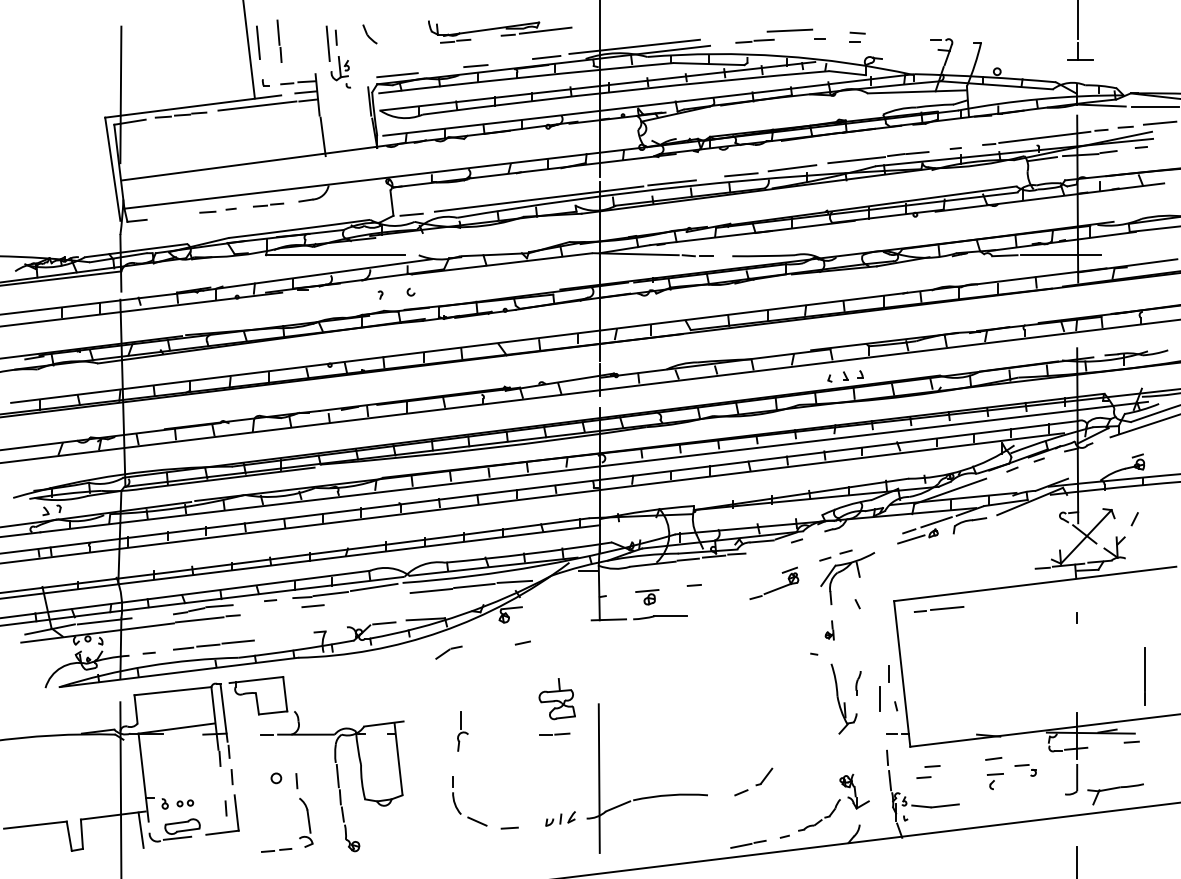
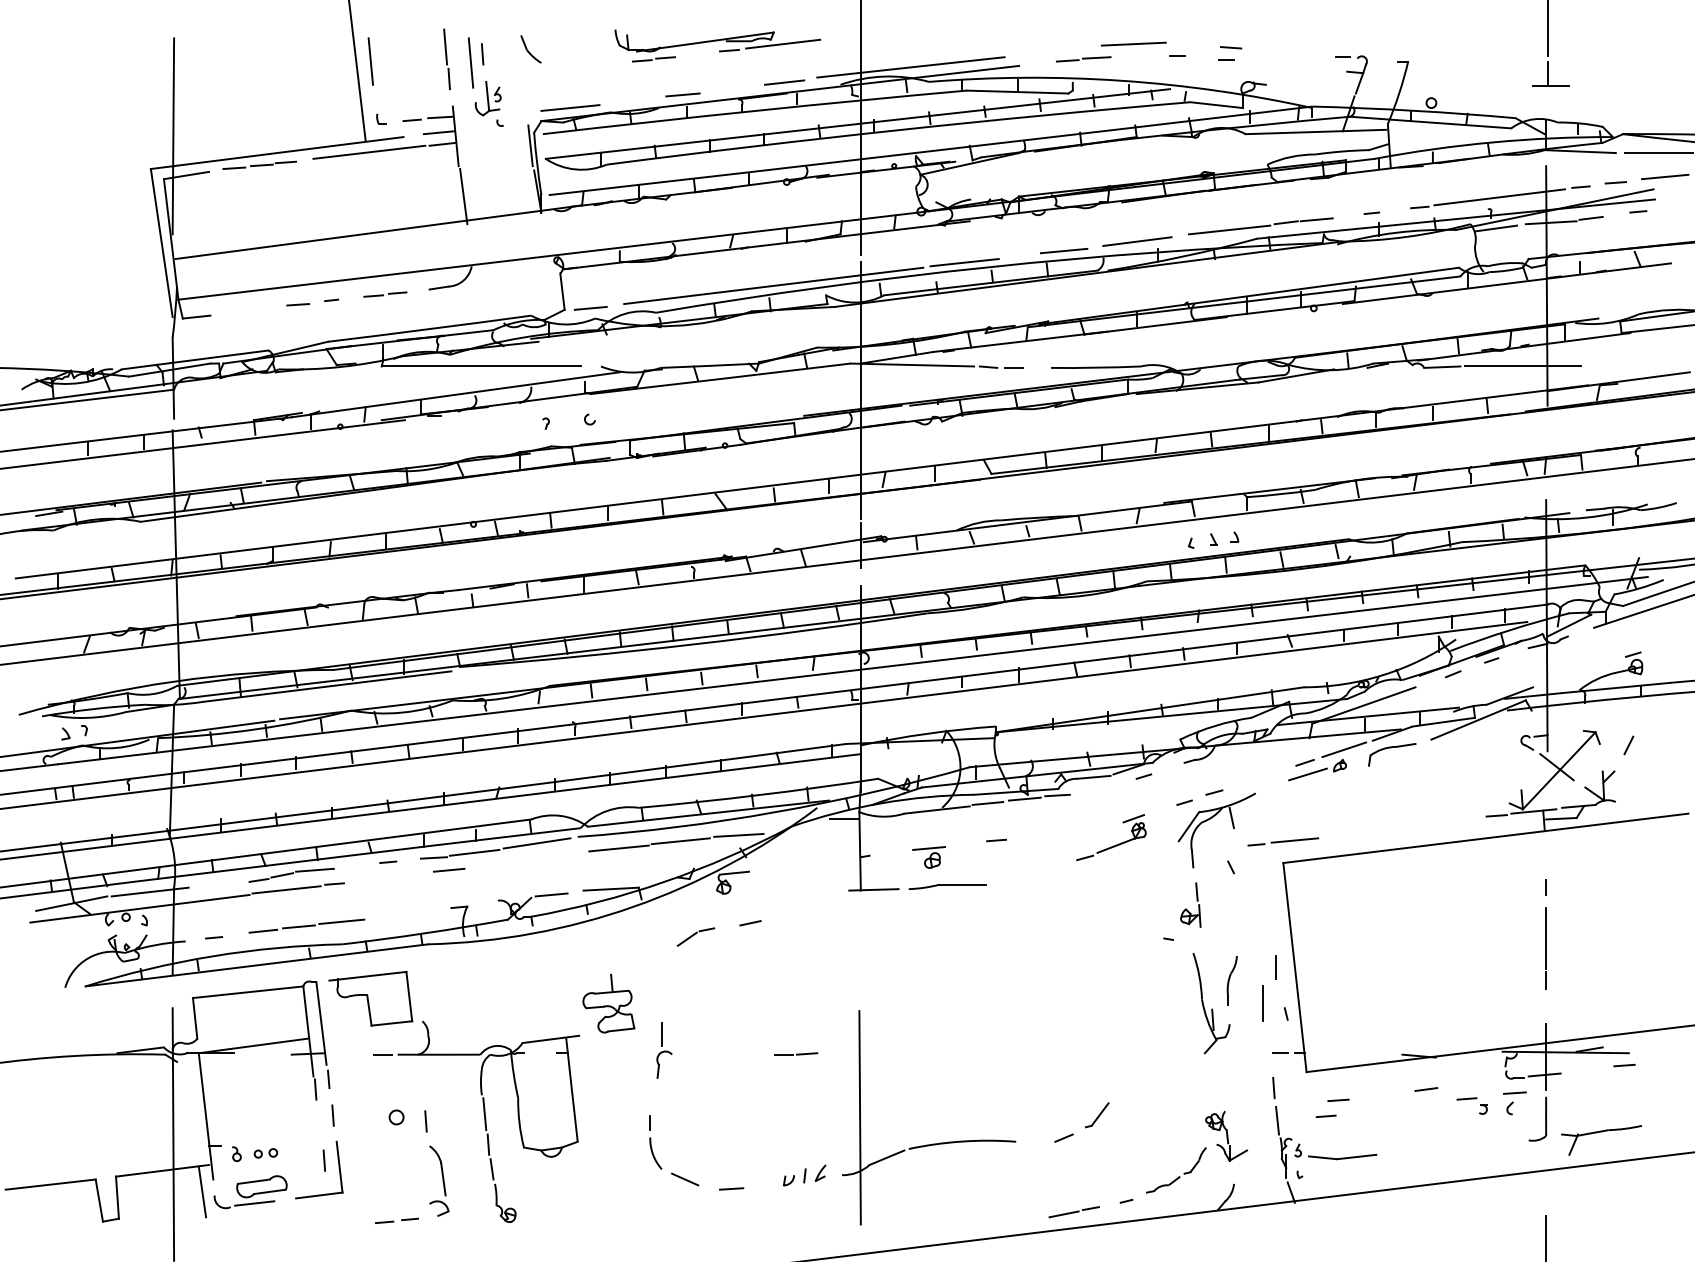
line: (279, 40) -> (446, 58), moved
line: (938, 609) -> (1282, 842), moved
part: (829, 630) -> (1190, 905), size x1.67
part: (448, 652) -> (695, 936), moved
line: (1144, 676) -> (1545, 948), moved
part: (858, 682) -> (1232, 979), size x1.43
part: (556, 699) -> (607, 1004), moved
part: (994, 781) -> (1513, 1103), moved

